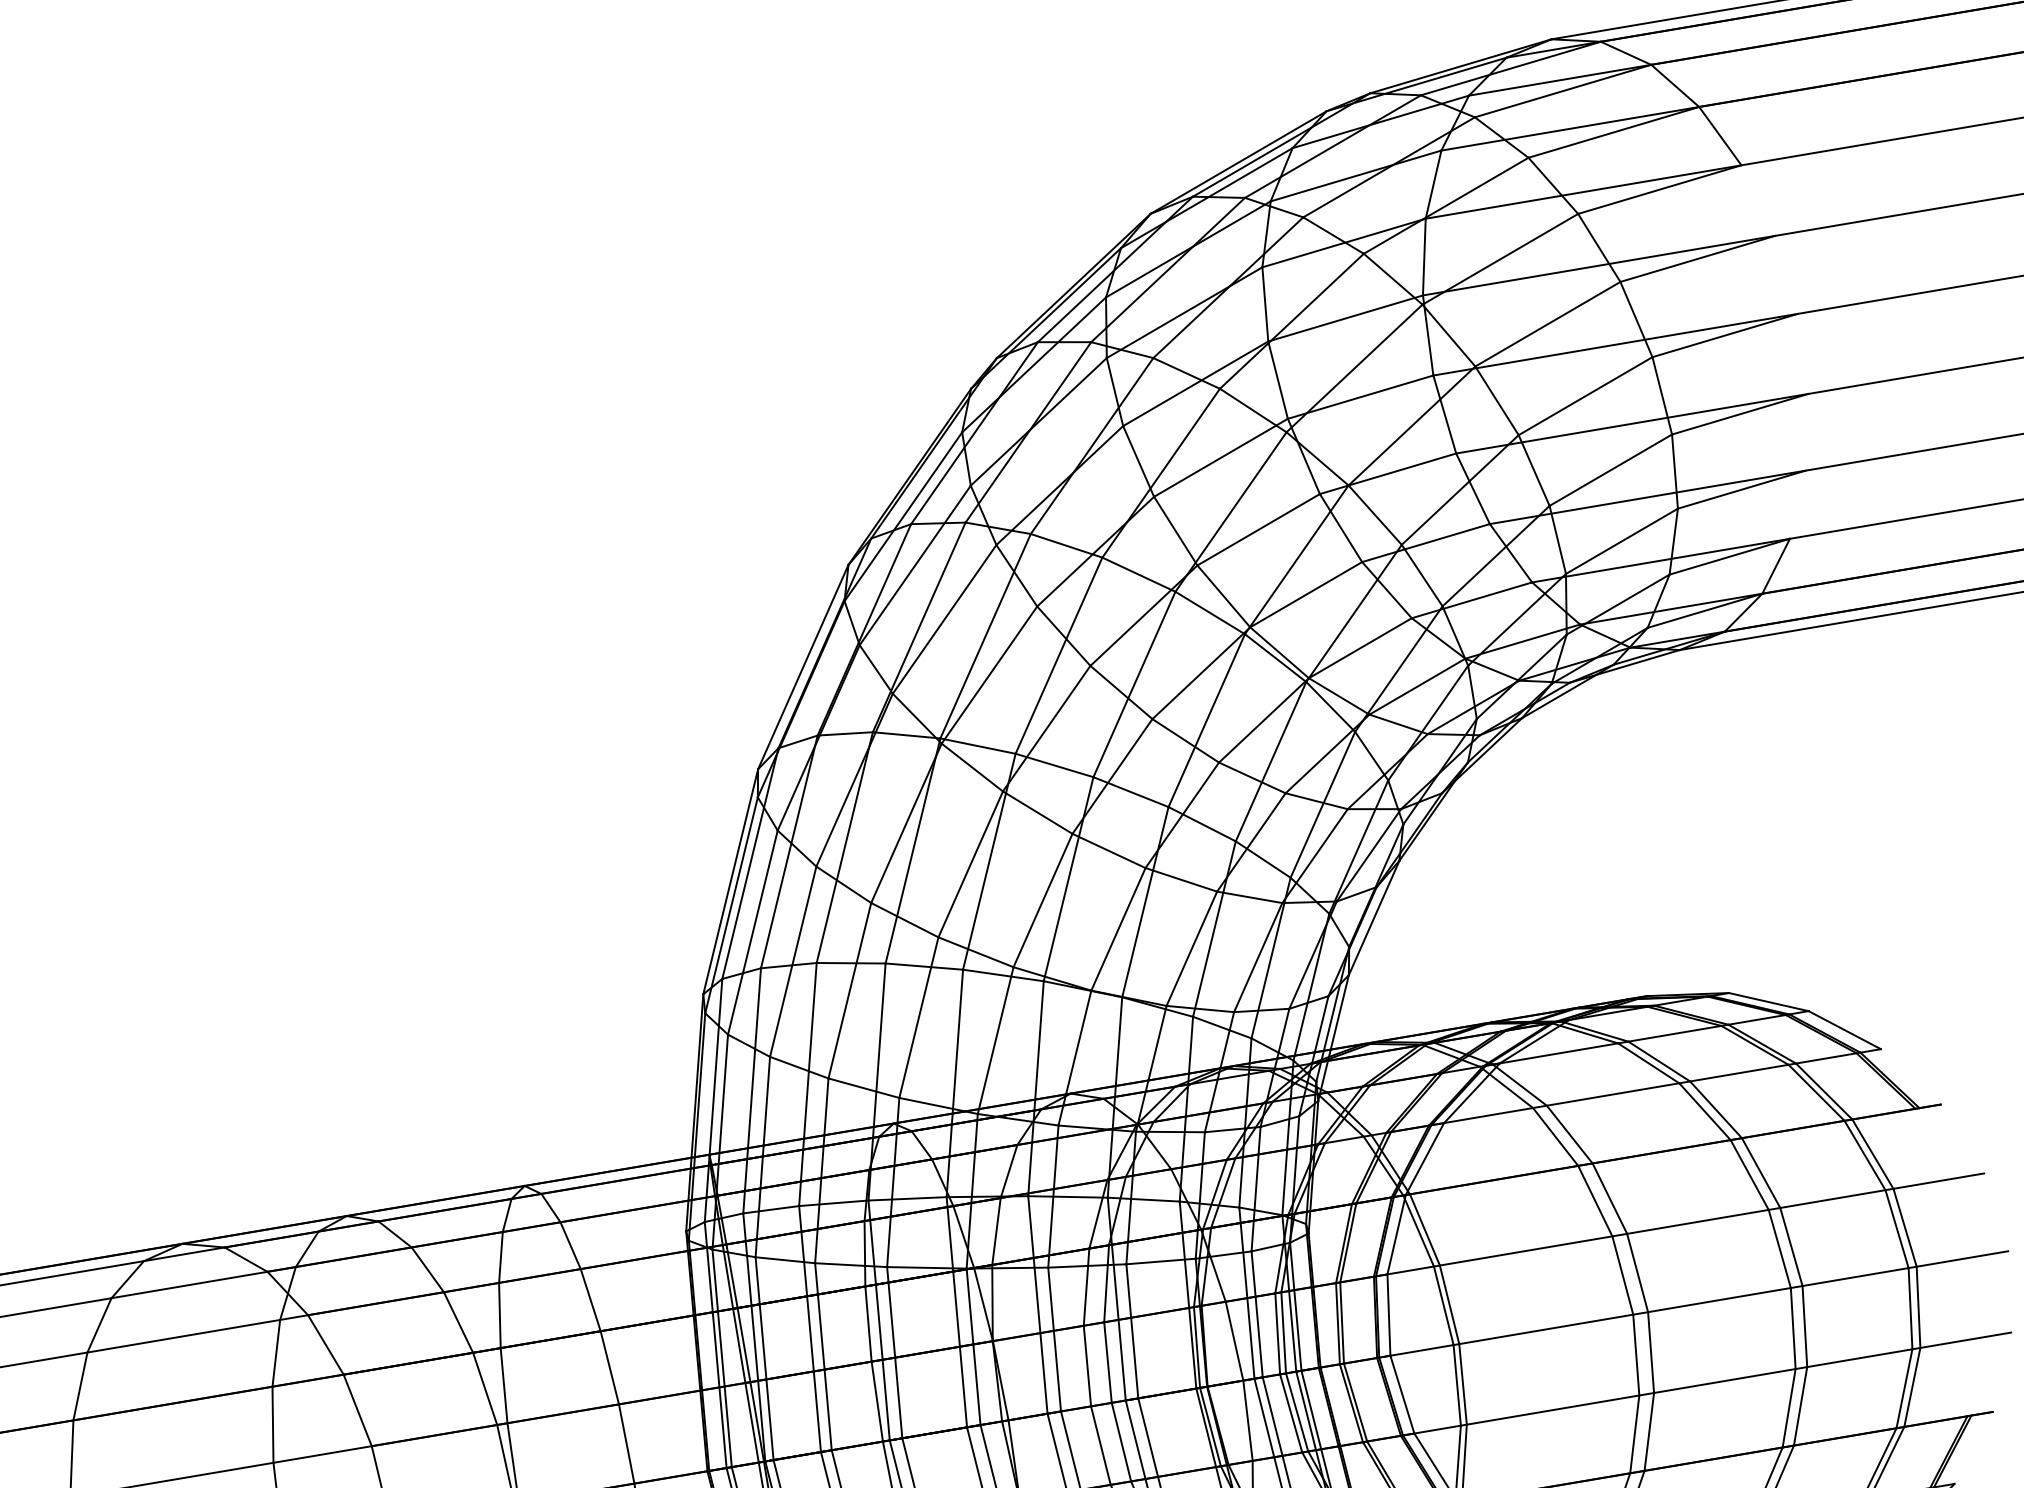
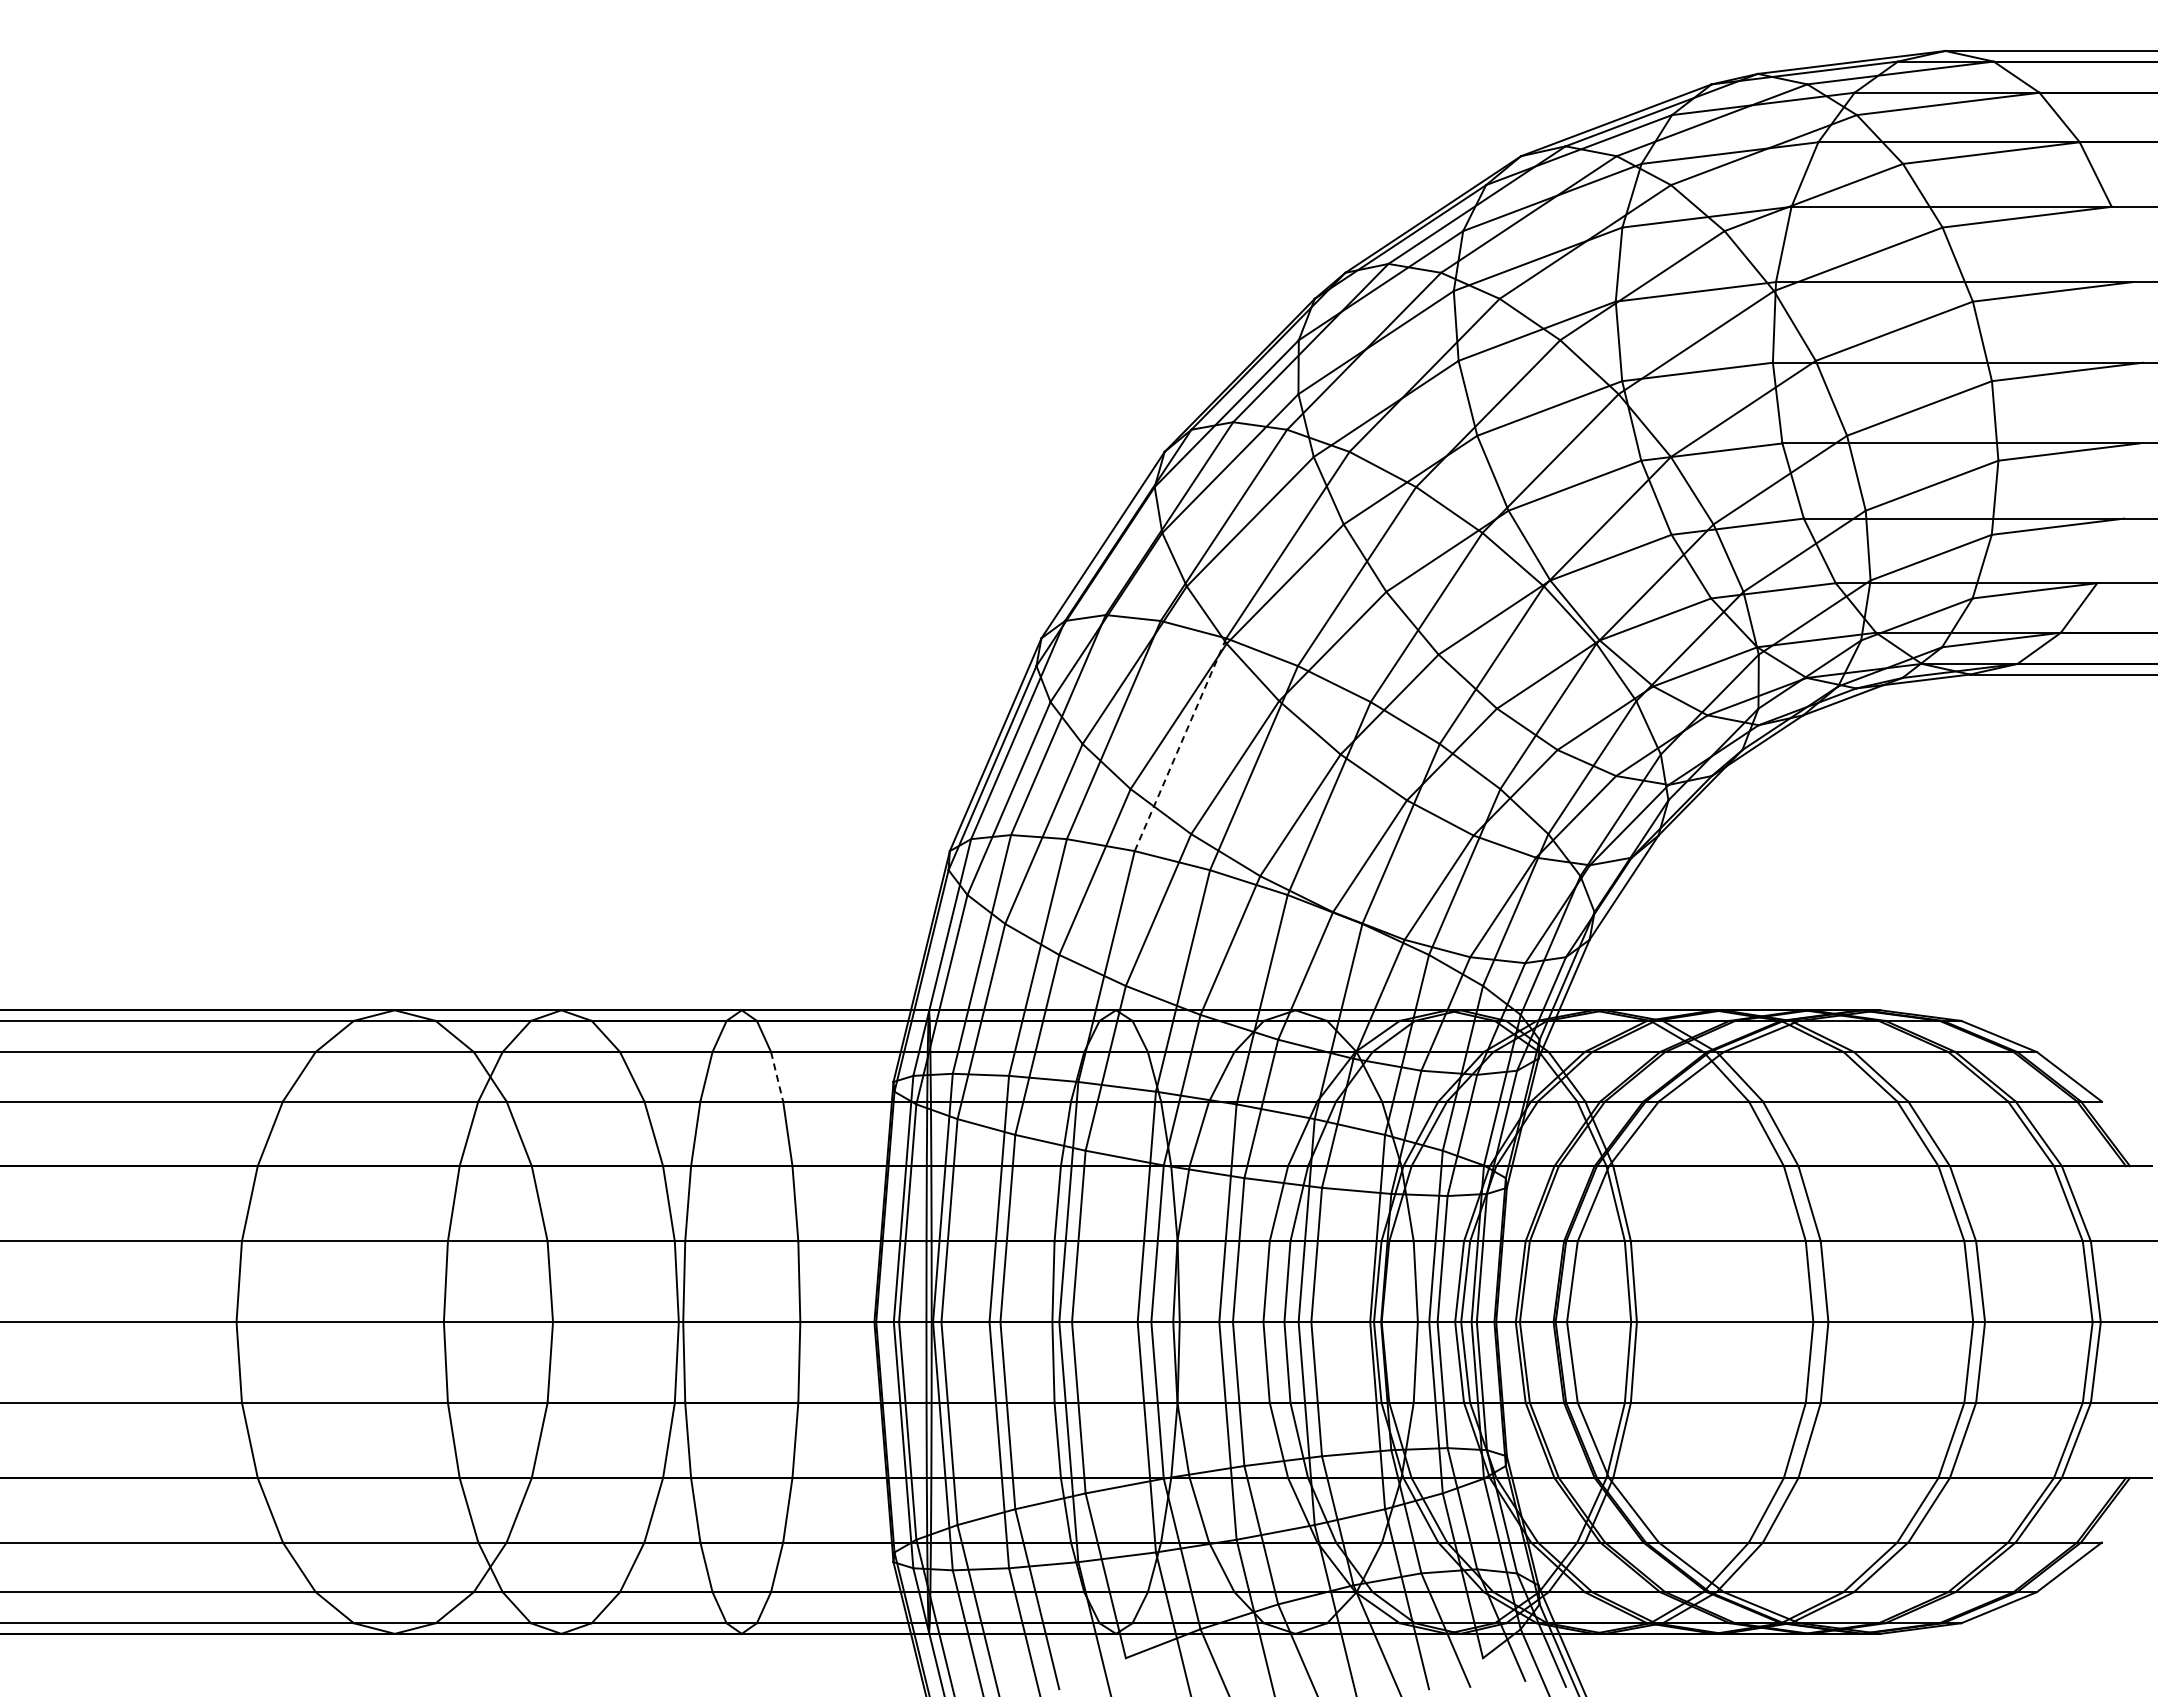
line: (912, 850) -> (1180, 744), solid -> dashed
line: (570, 1245) -> (777, 1076), solid -> dashed

